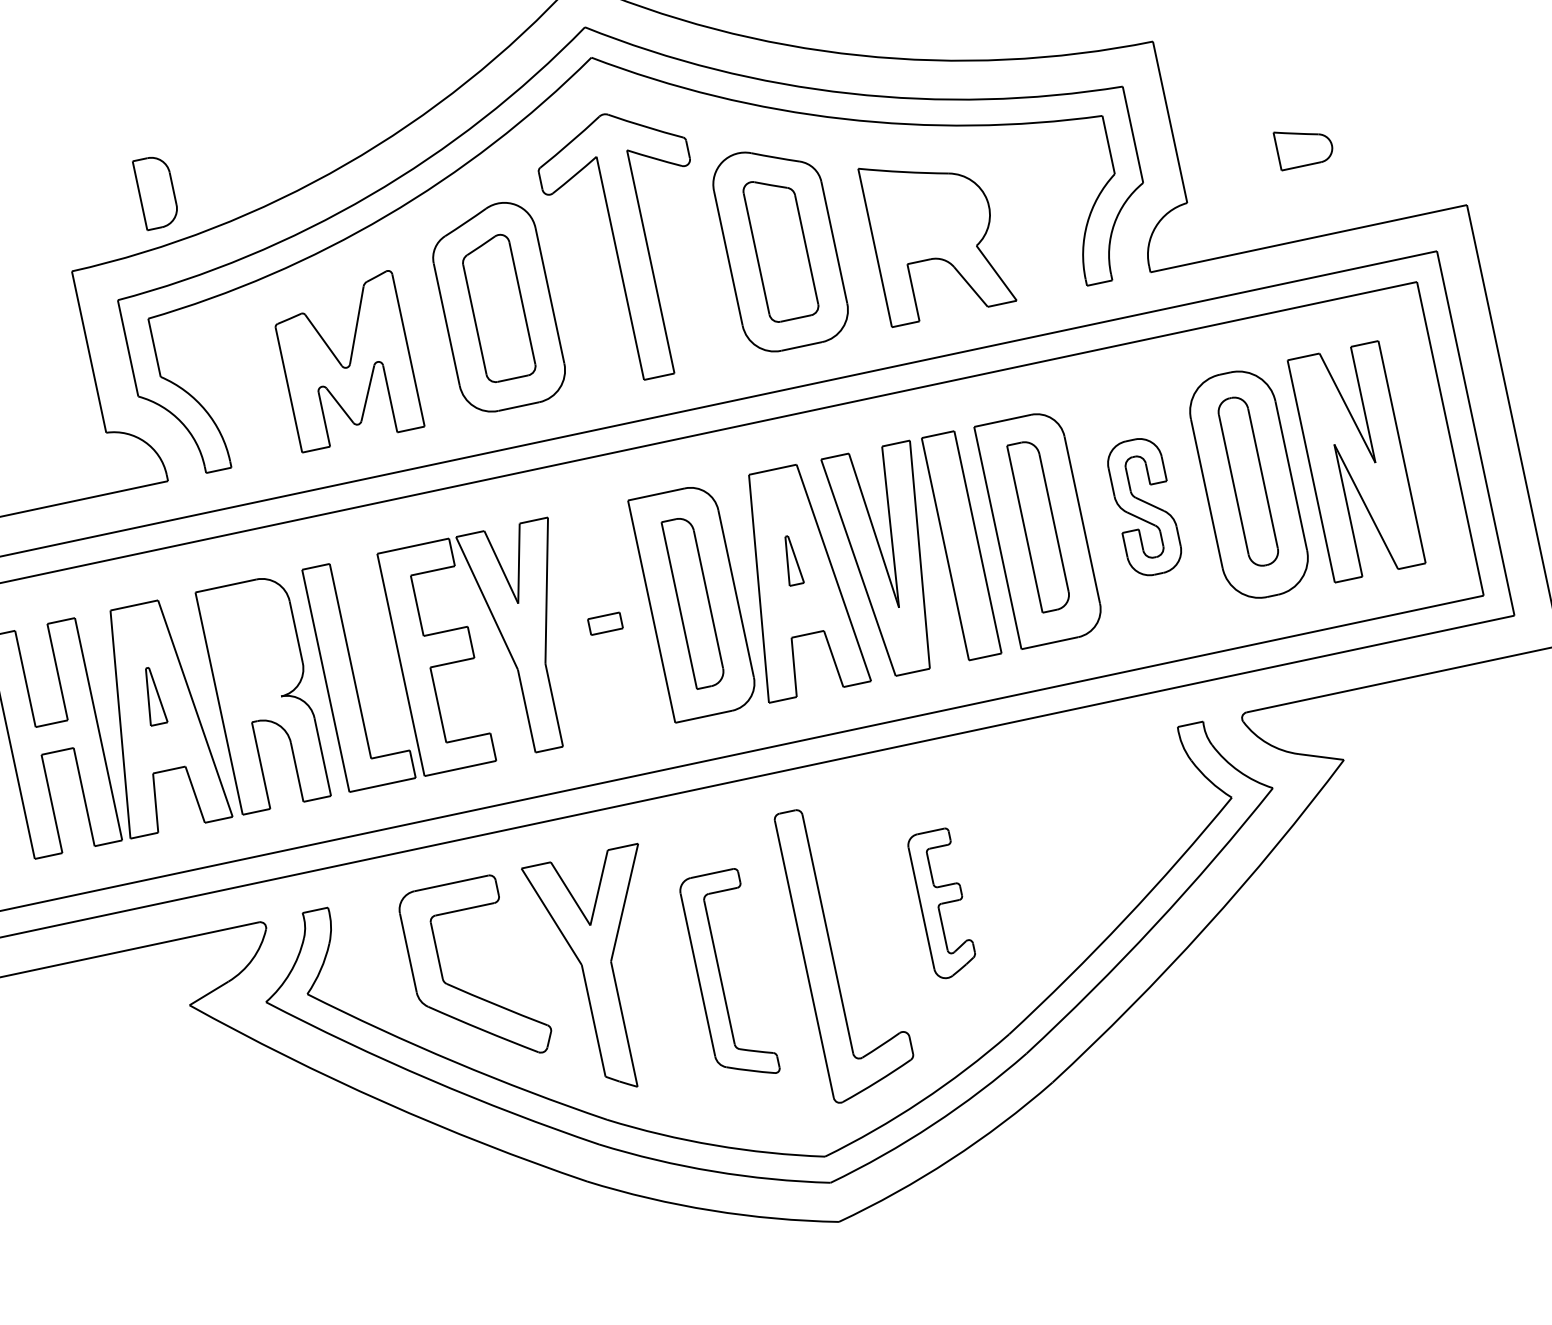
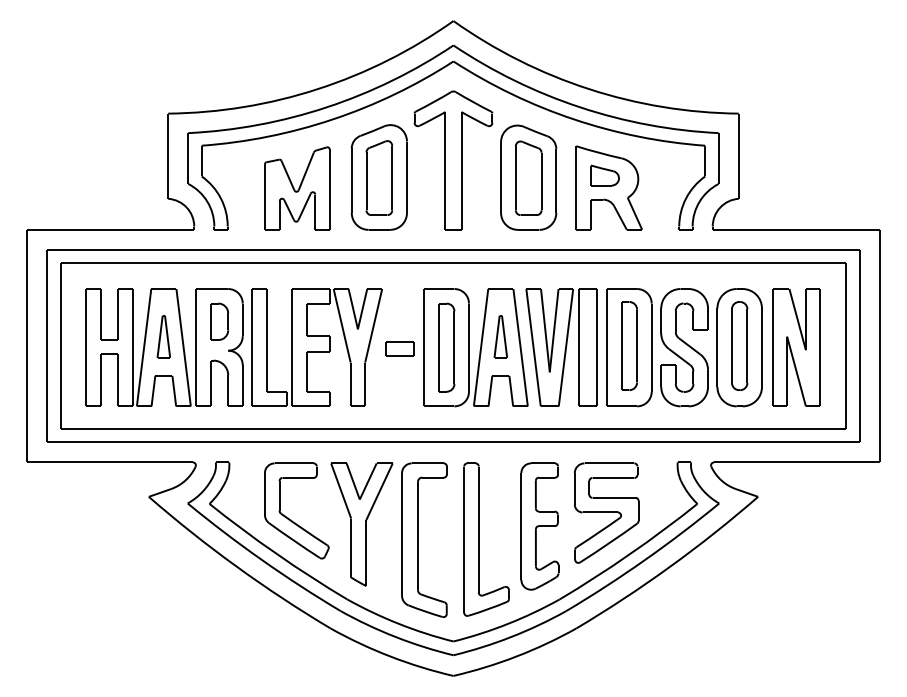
part: (1303, 146) -> (604, 175), moved
part: (156, 191) -> (219, 321), moved
part: (1144, 506) -> (684, 347), size x1.67
part: (791, 559) -> (500, 336), size x1.67
part: (604, 623) -> (399, 348), size x1.67
part: (152, 695) -> (163, 336), size x1.43
part: (1063, 850) -> (606, 512), added
part: (941, 904) -> (539, 526), size x1.67
part: (729, 975) -> (424, 539), size x1.43

